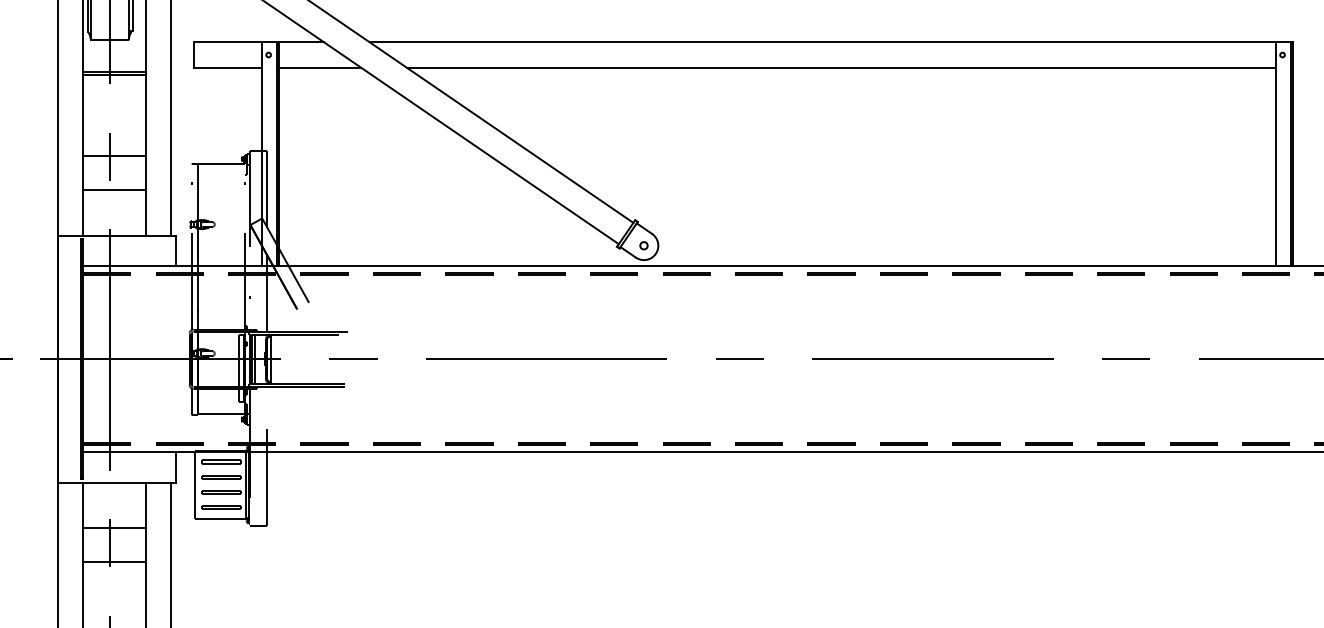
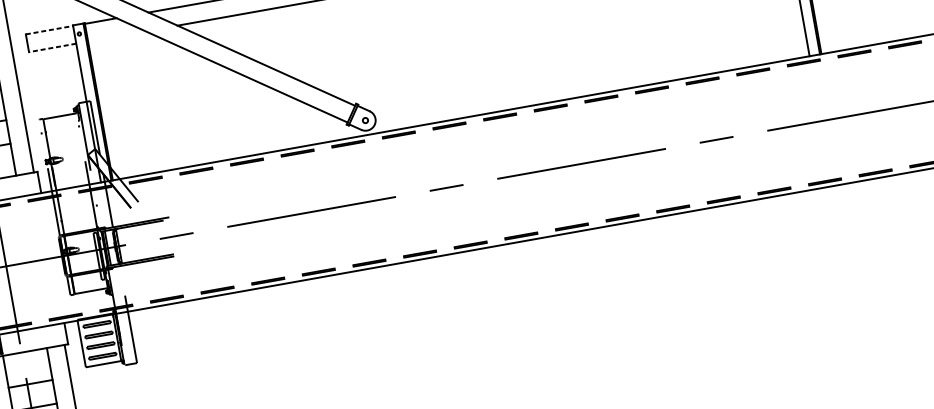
line: (228, 42) -> (49, 30), solid -> dashed
line: (228, 67) -> (52, 47), solid -> dashed
line: (319, 67) -> (116, 36), removed

